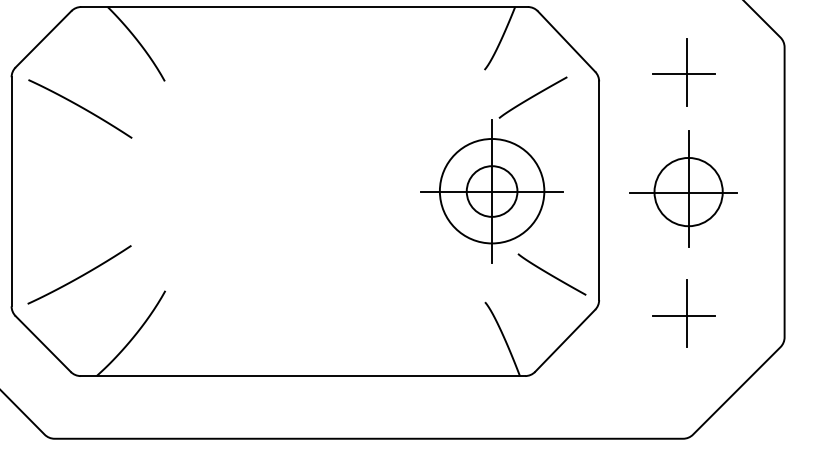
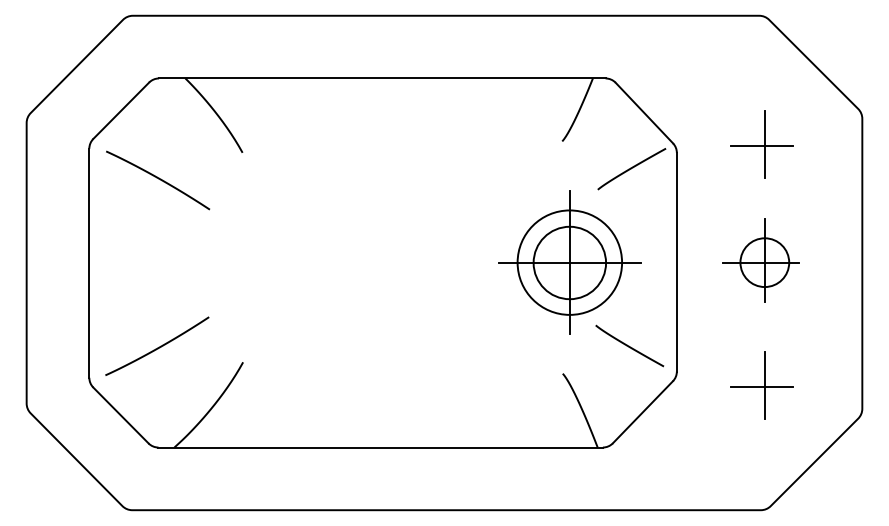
curve: (532, 98) -> (631, 169), moved
part: (682, 189) -> (760, 260), size x0.71
circle: (491, 191) -> (569, 262), size x1.43

